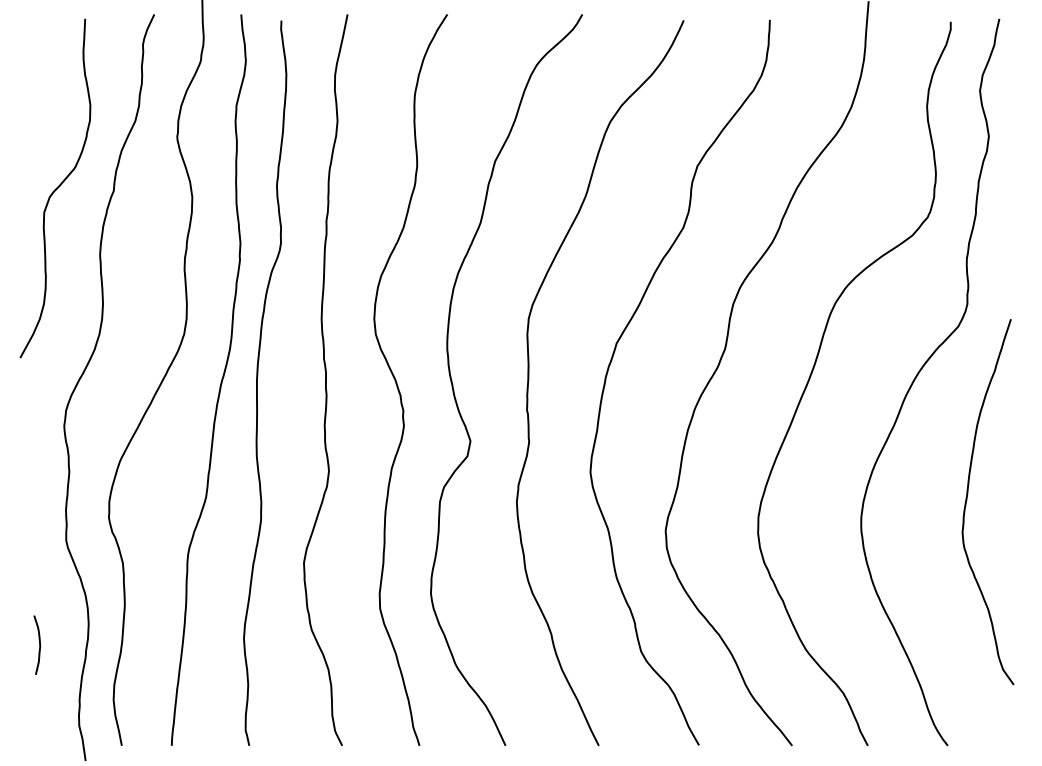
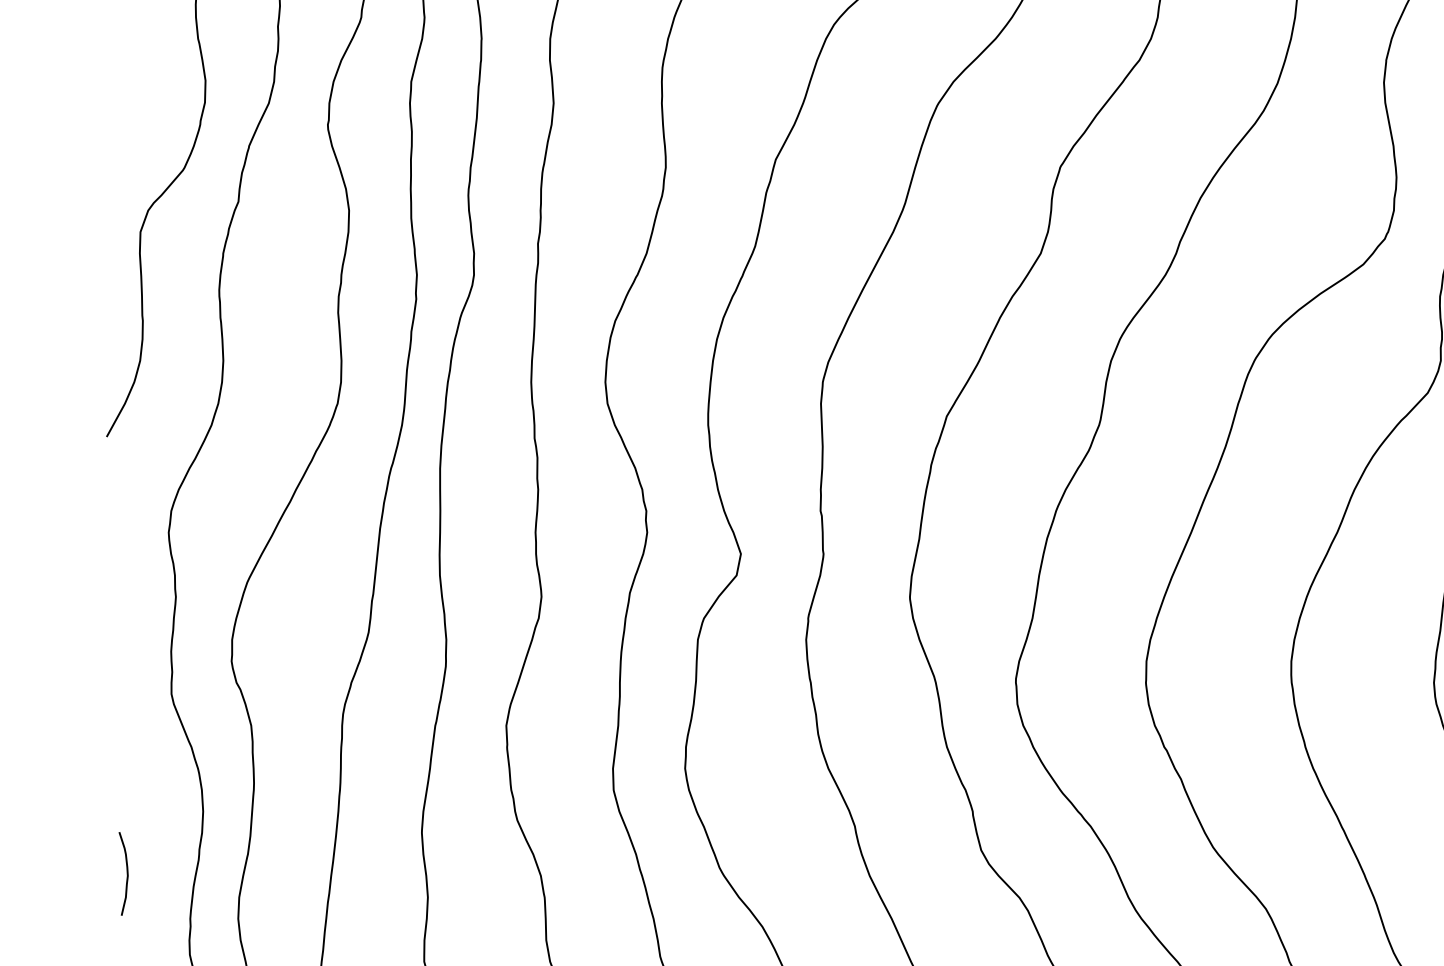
curve: (39, 644) -> (126, 872), moved

